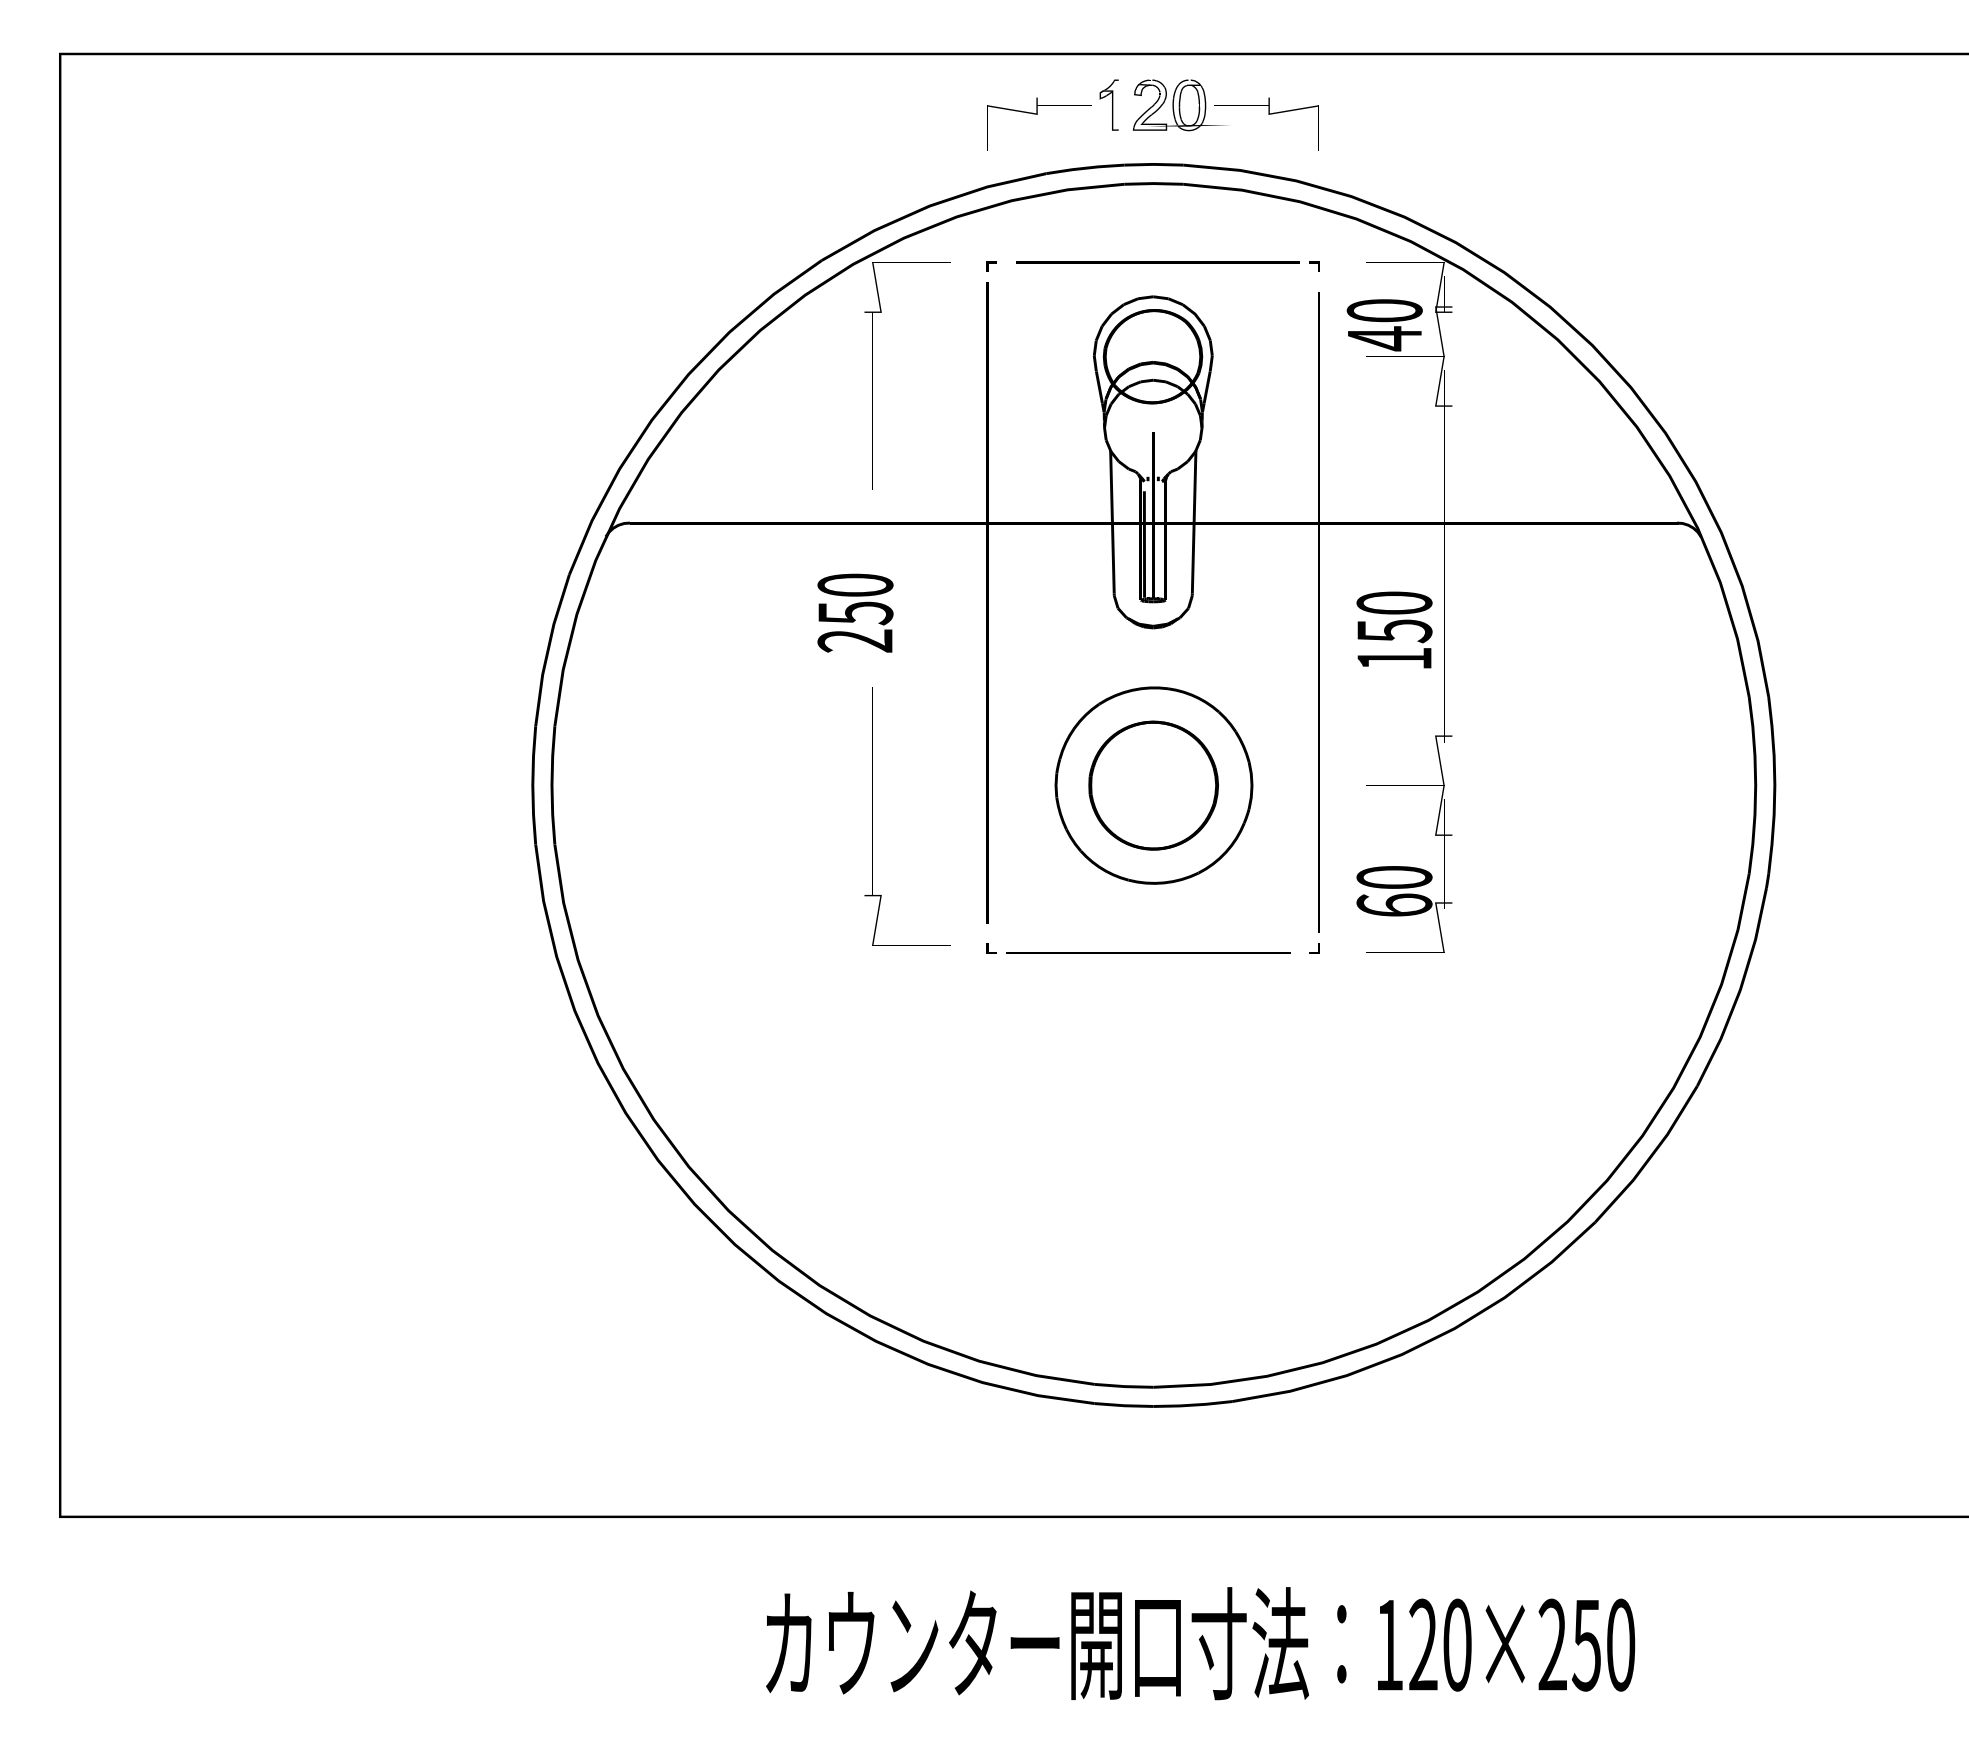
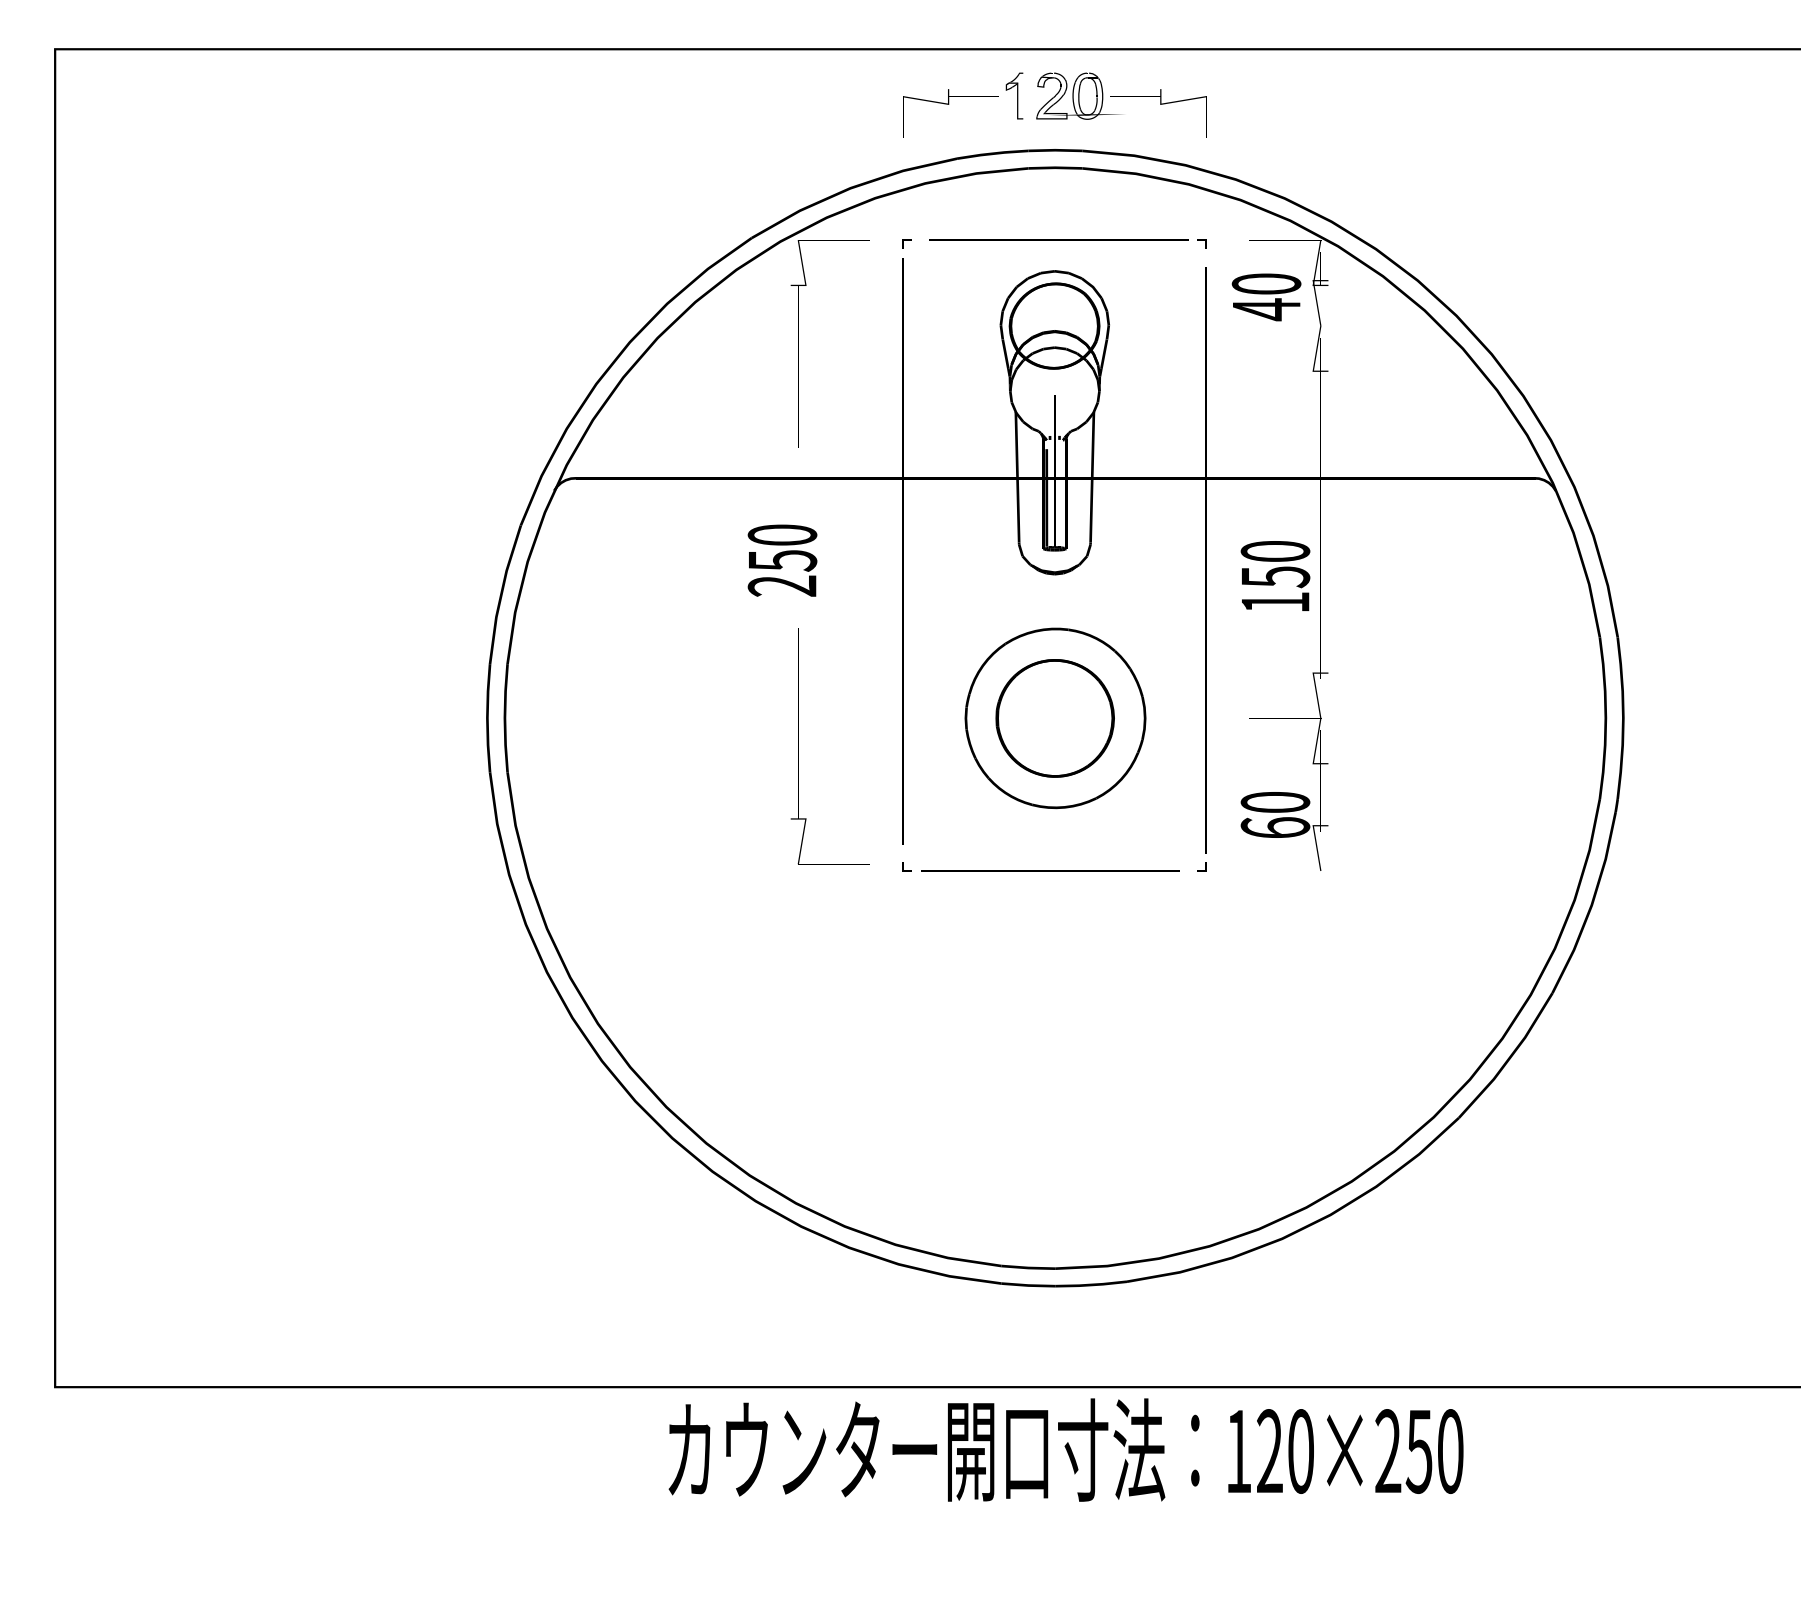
text: (1199, 1642) -> (1065, 1449), moved

